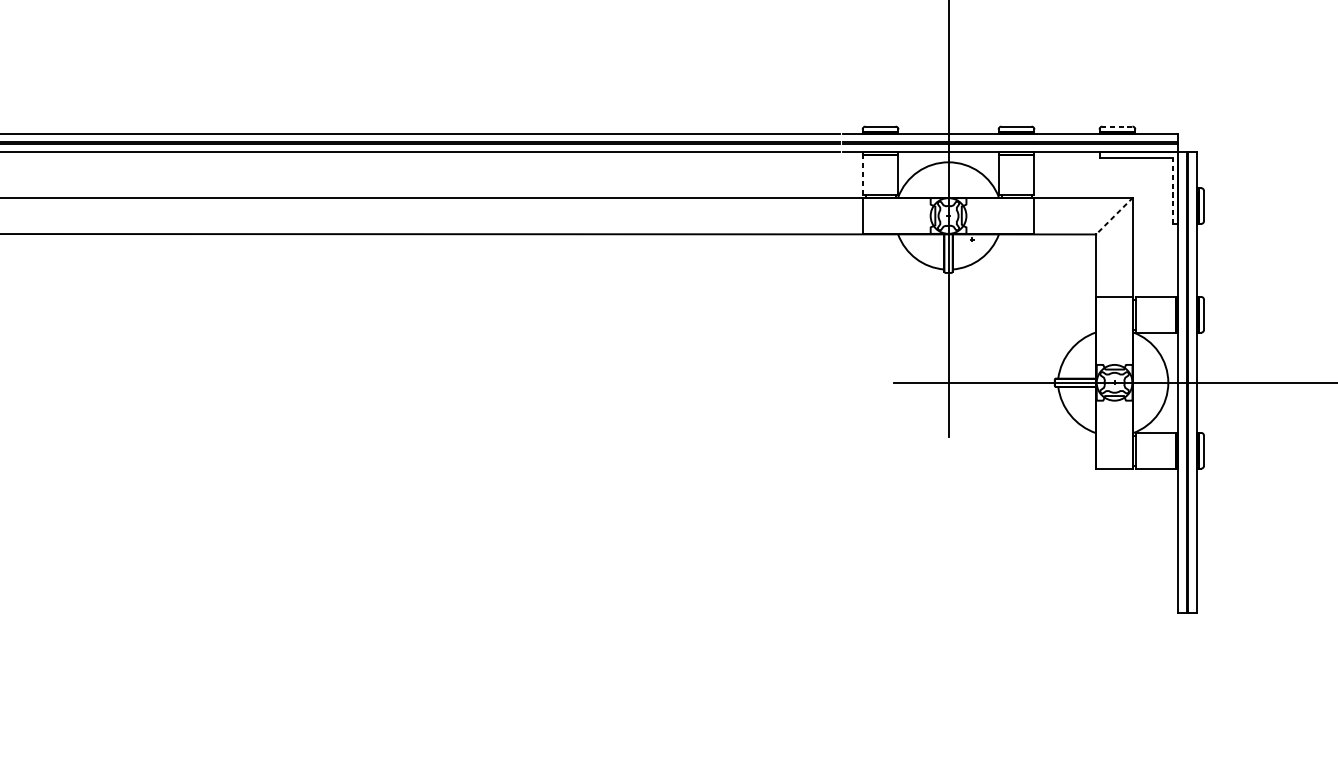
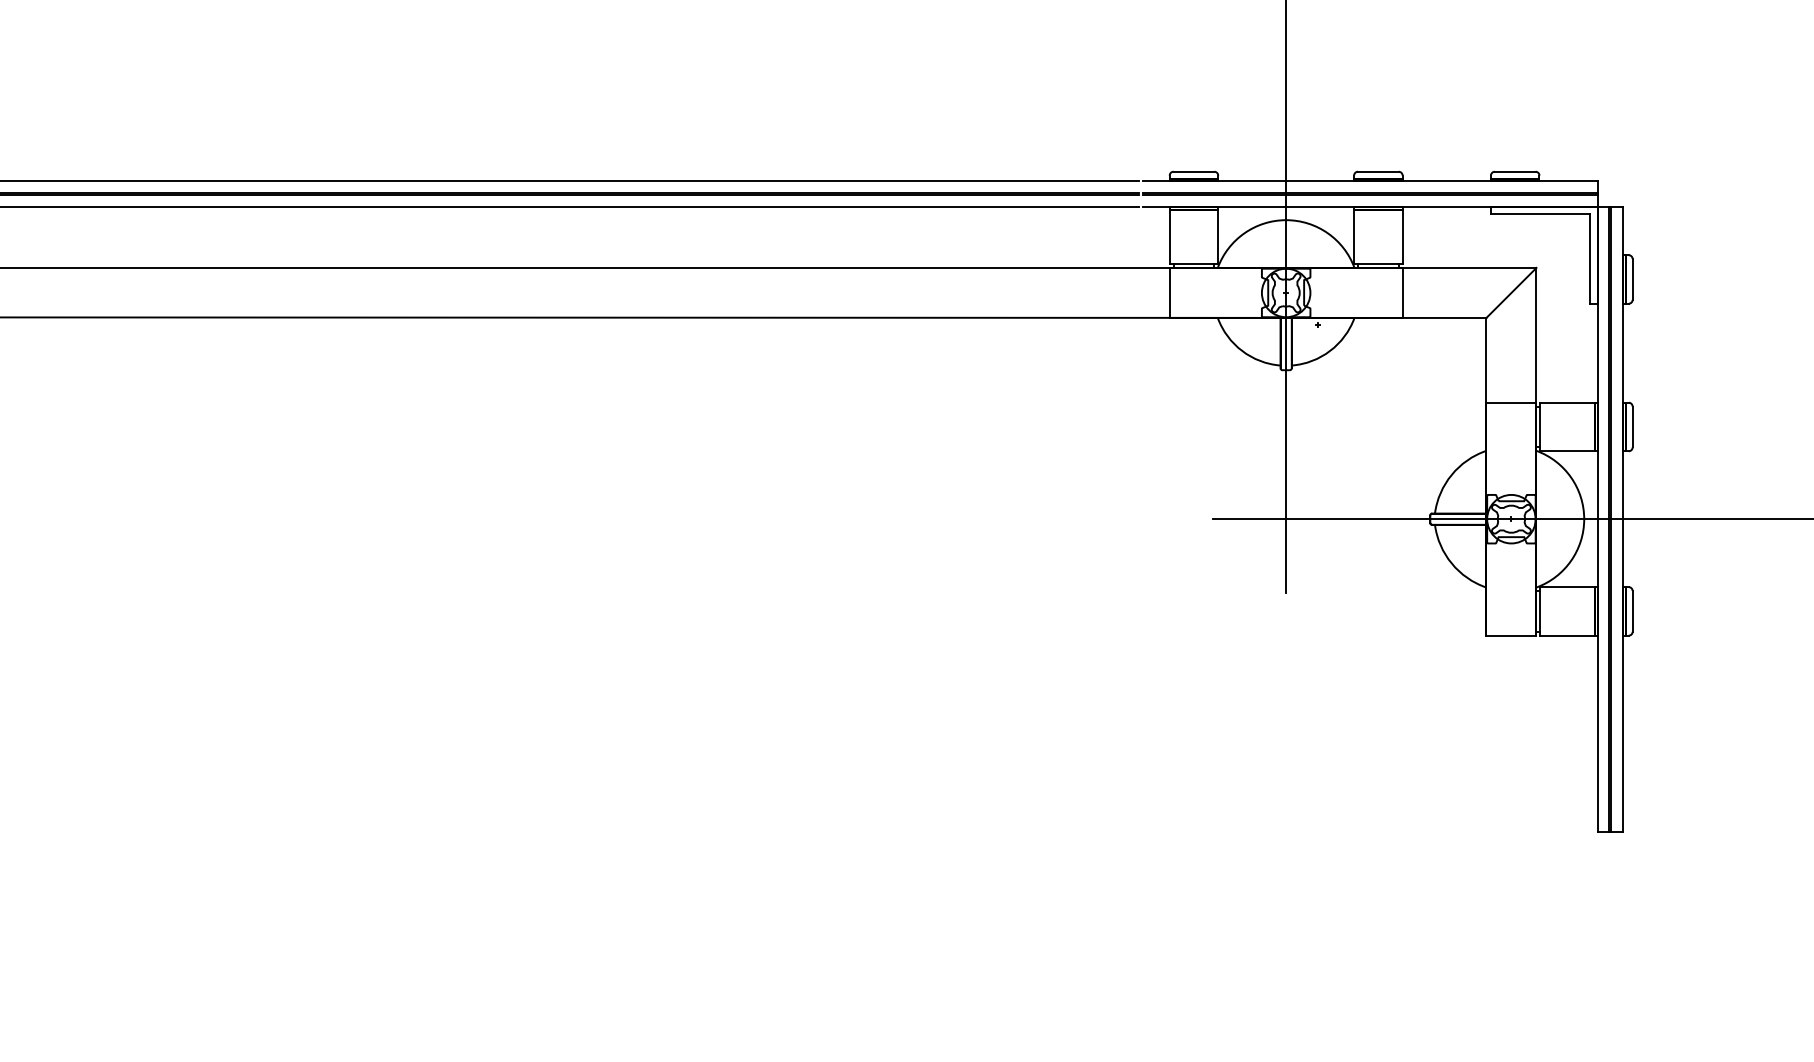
line: (1116, 126) -> (1514, 171), dashed -> solid
line: (862, 174) -> (1169, 236), dashed -> solid
line: (1172, 191) -> (1589, 259), dashed -> solid
line: (1114, 216) -> (1511, 293), dashed -> solid

